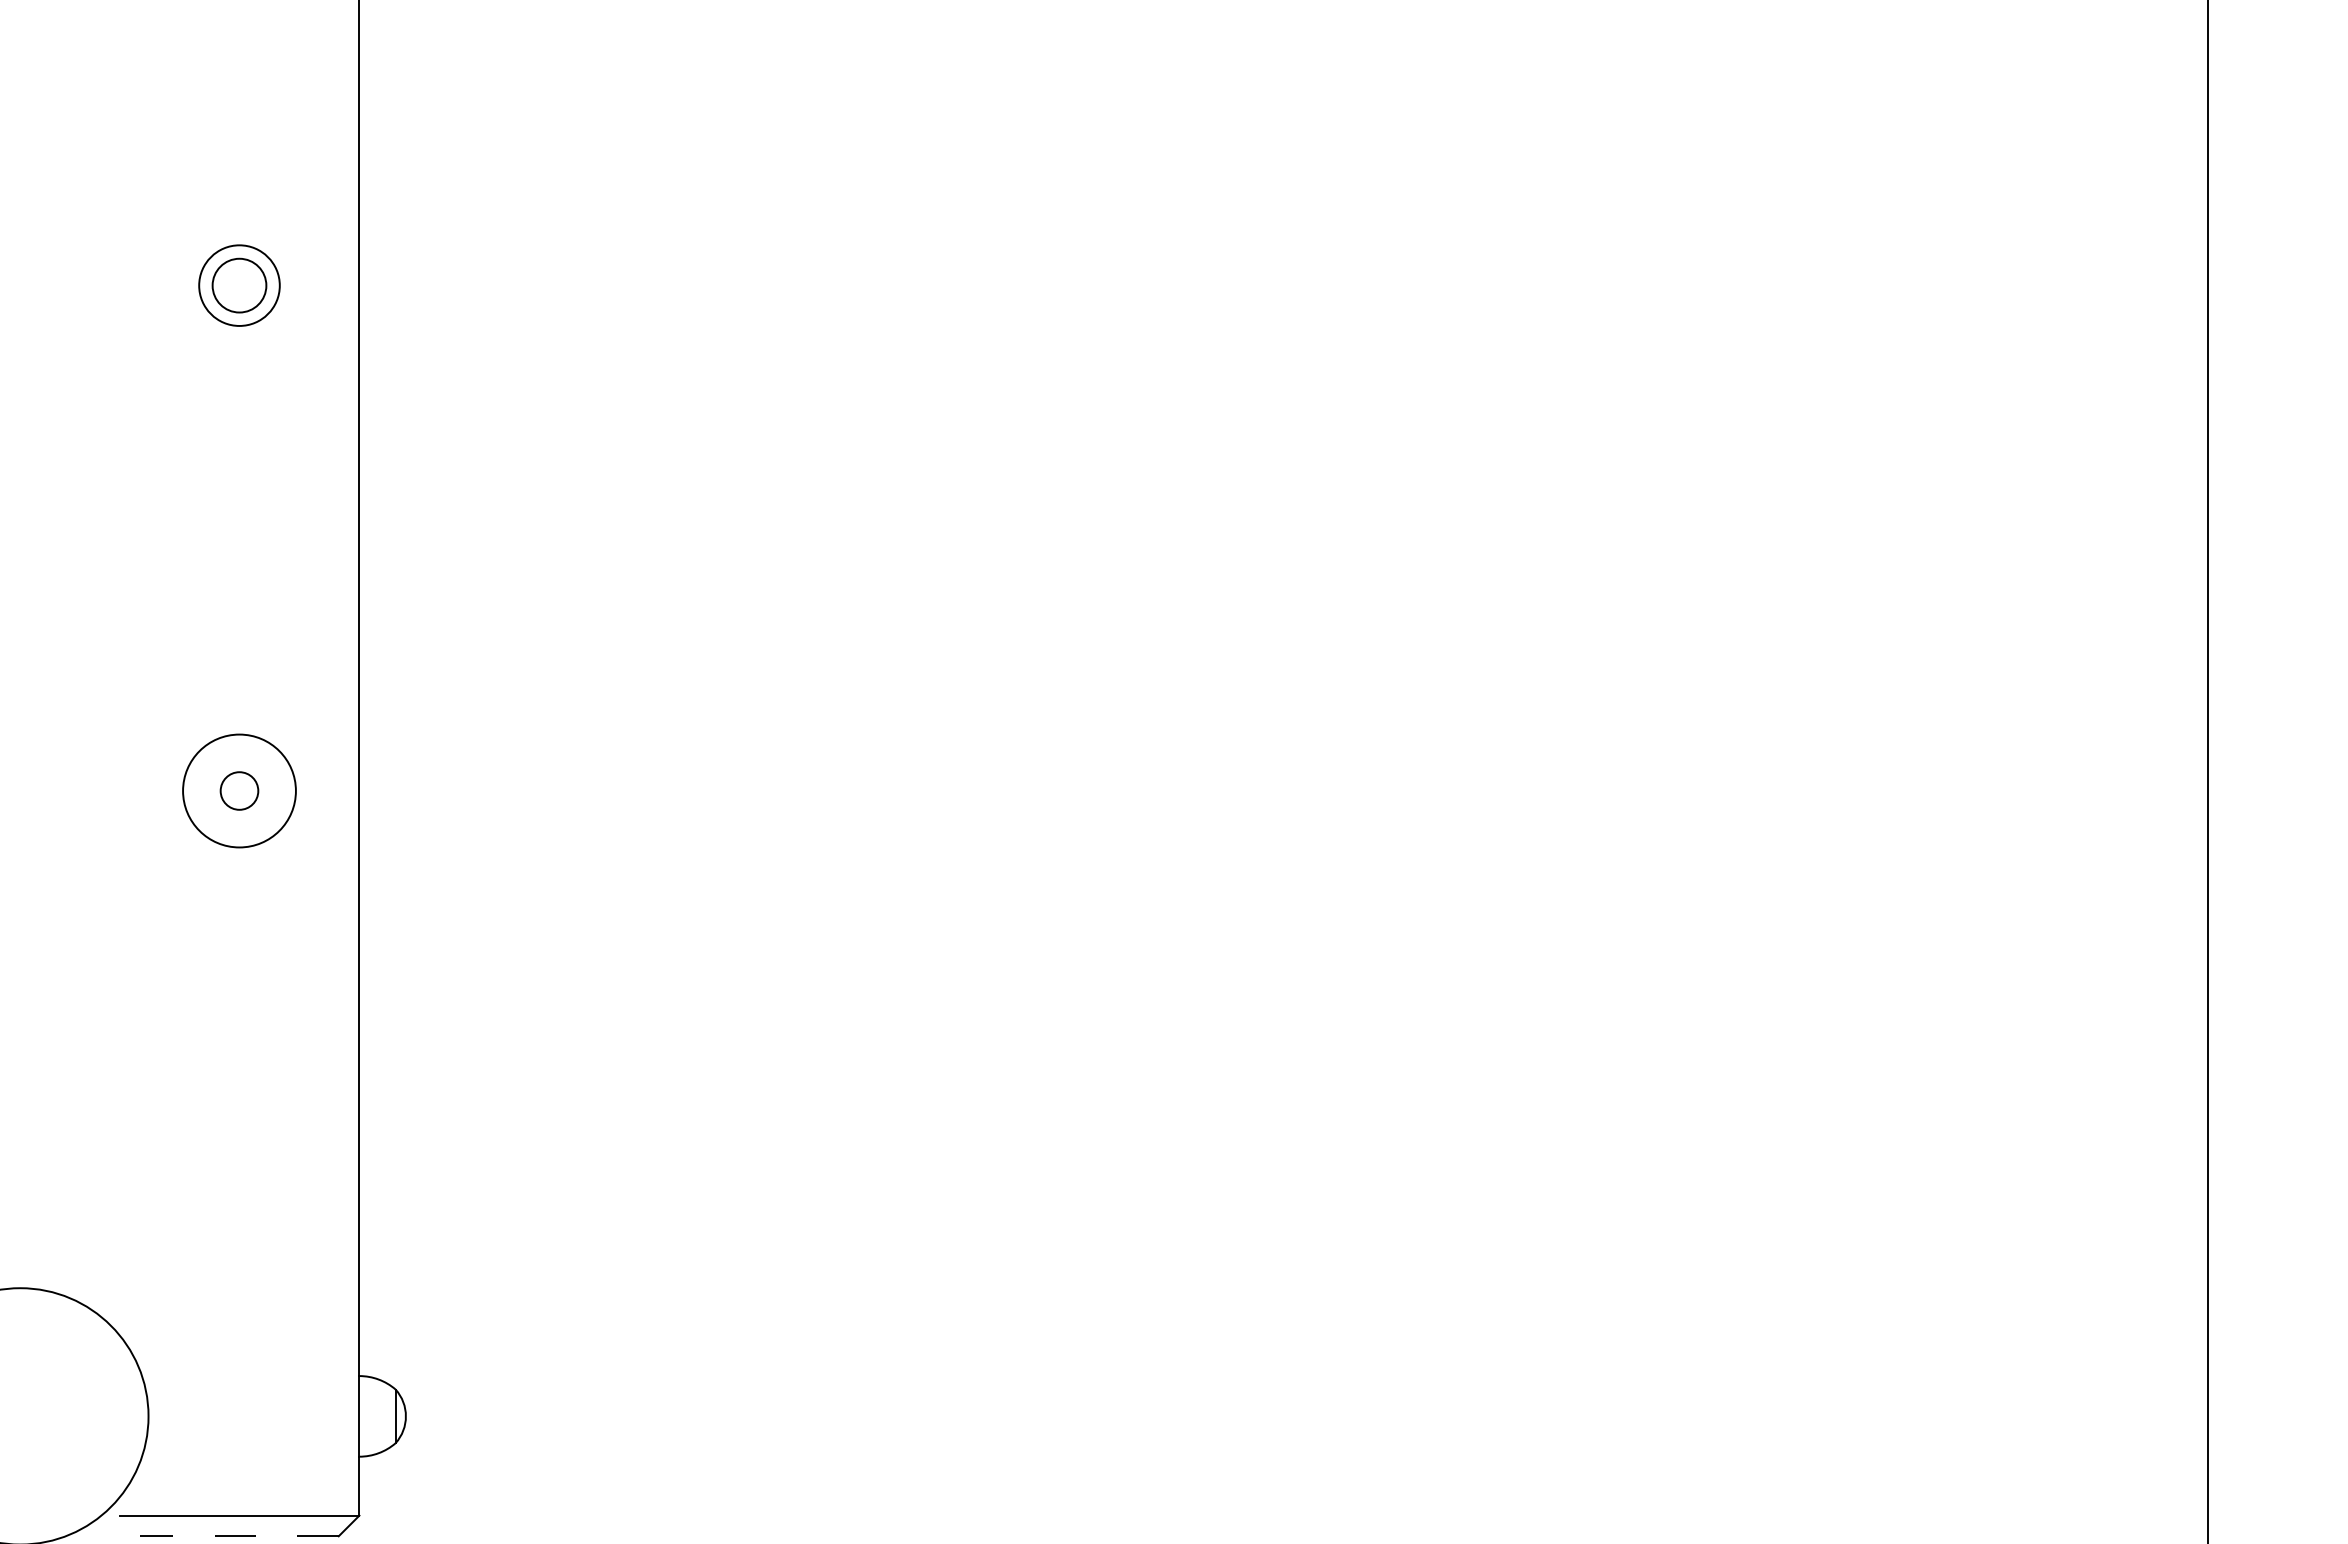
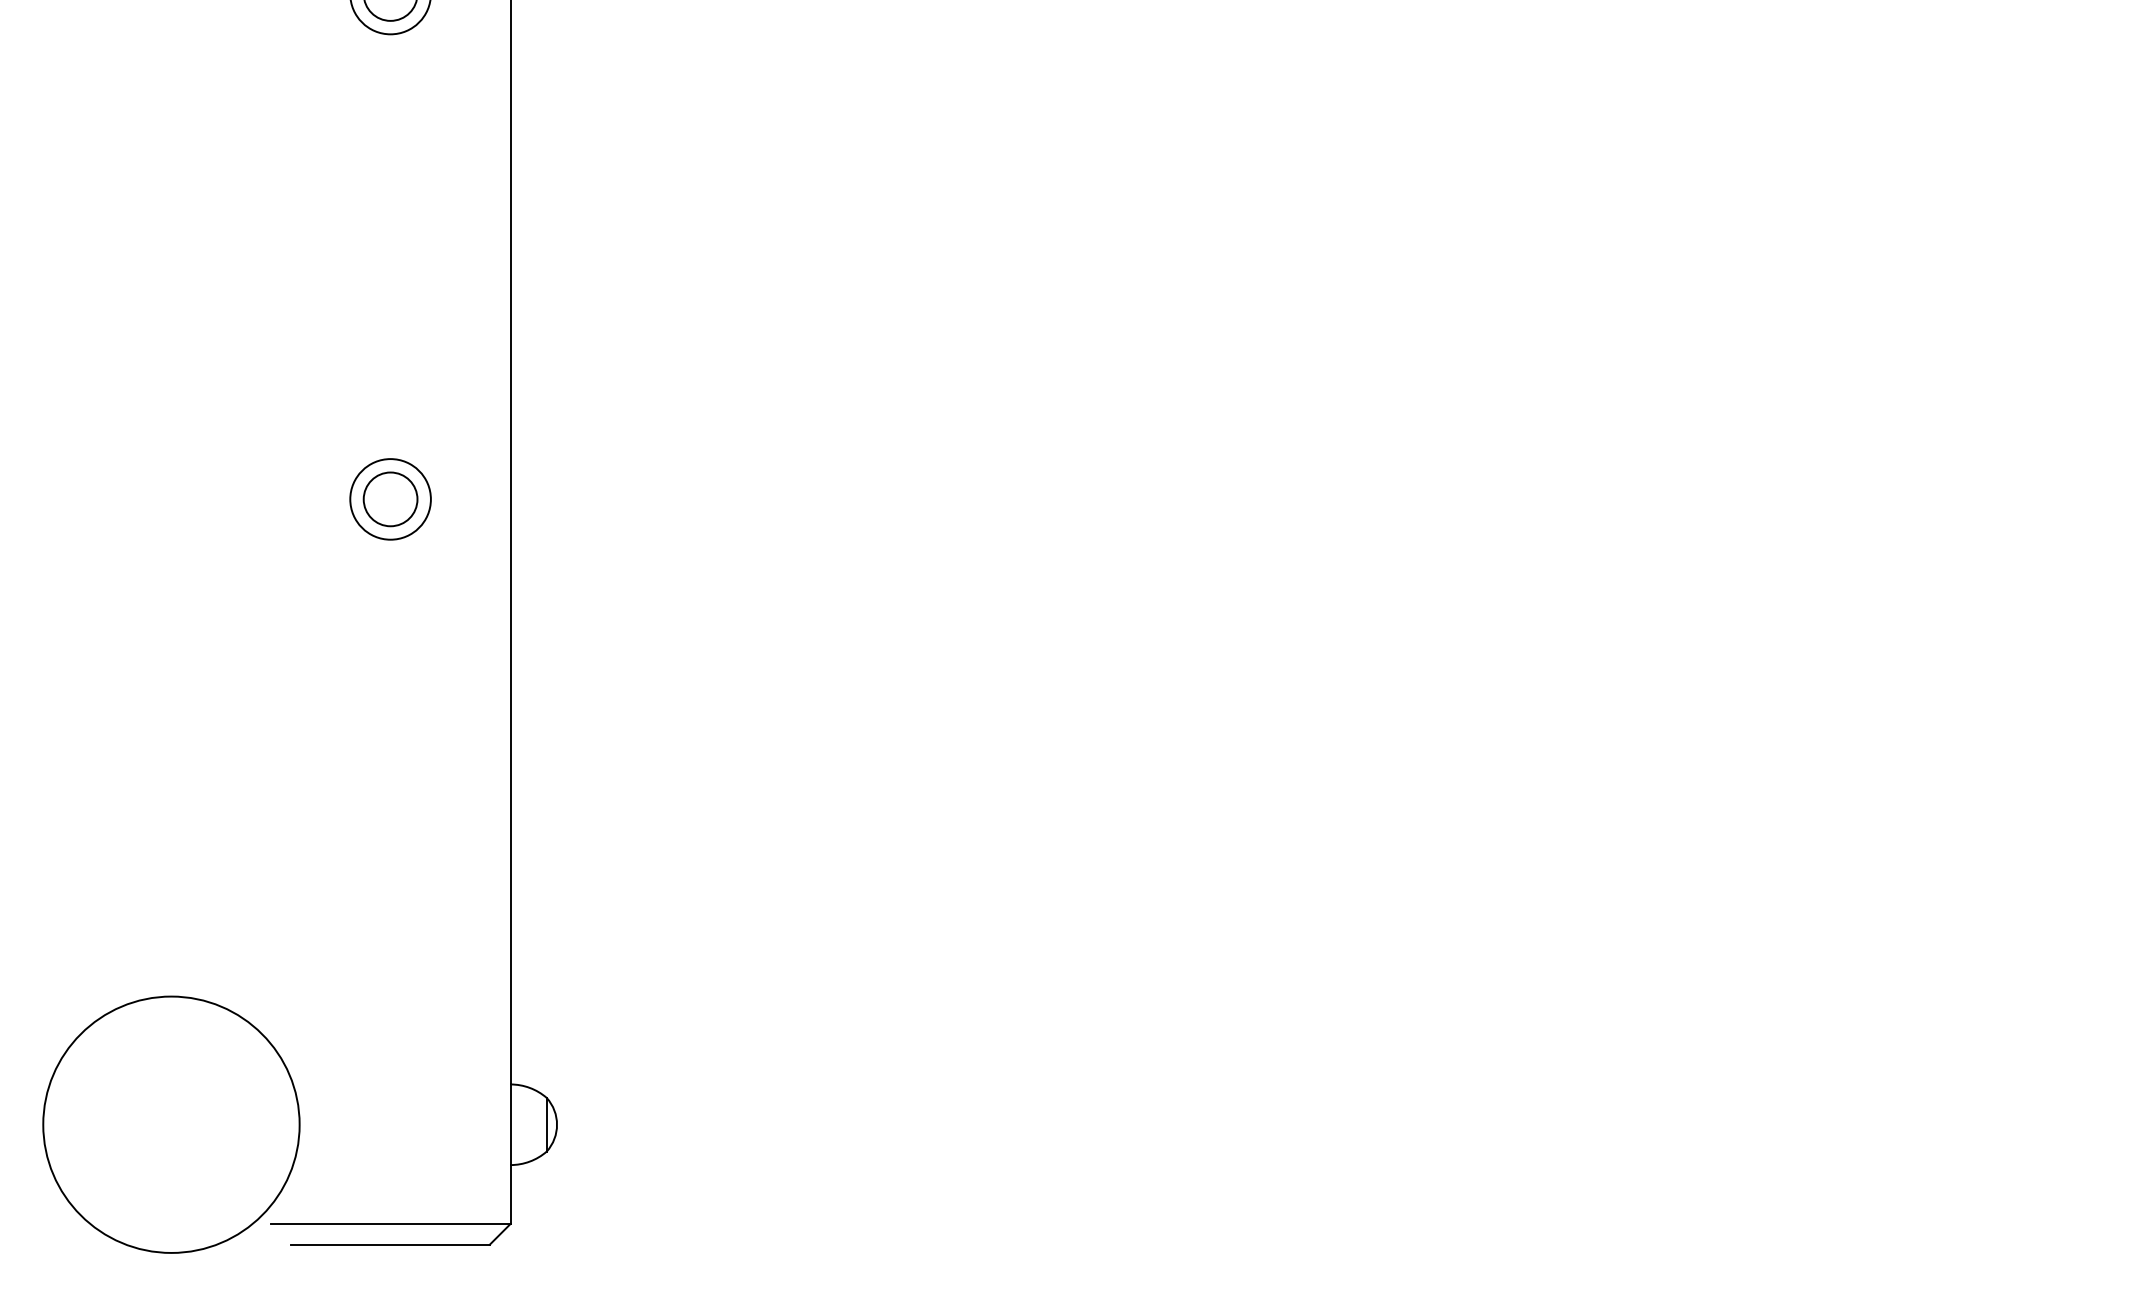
circle: (239, 790) -> (390, 498), size x0.71
circle: (239, 790) -> (390, 498), size x1.43
line: (239, 1536) -> (390, 1244), dashed -> solid

